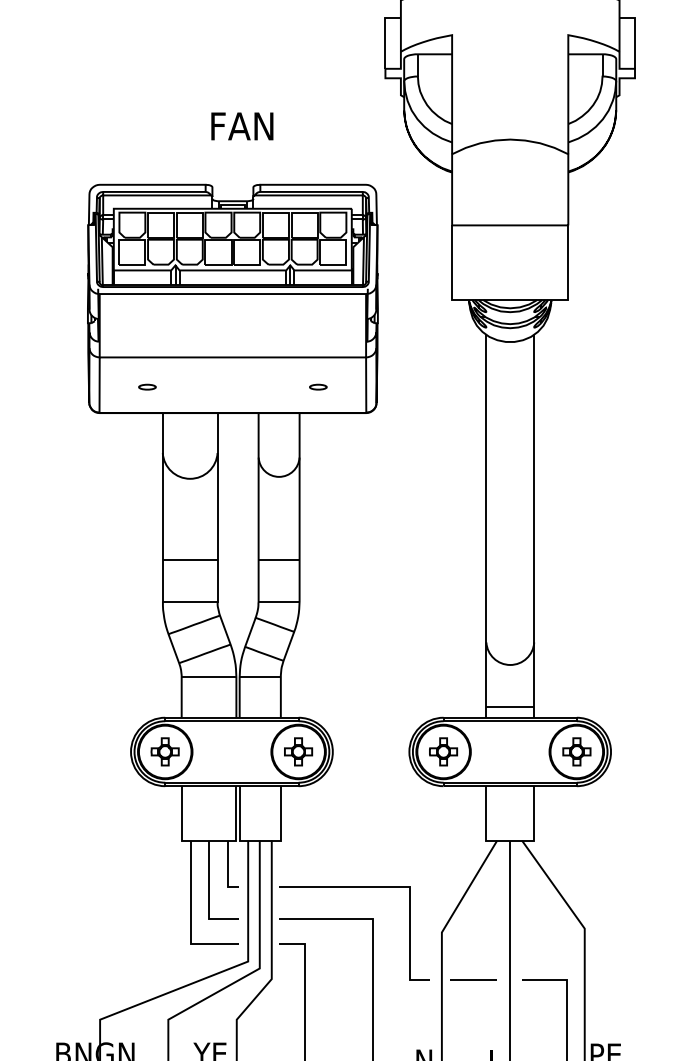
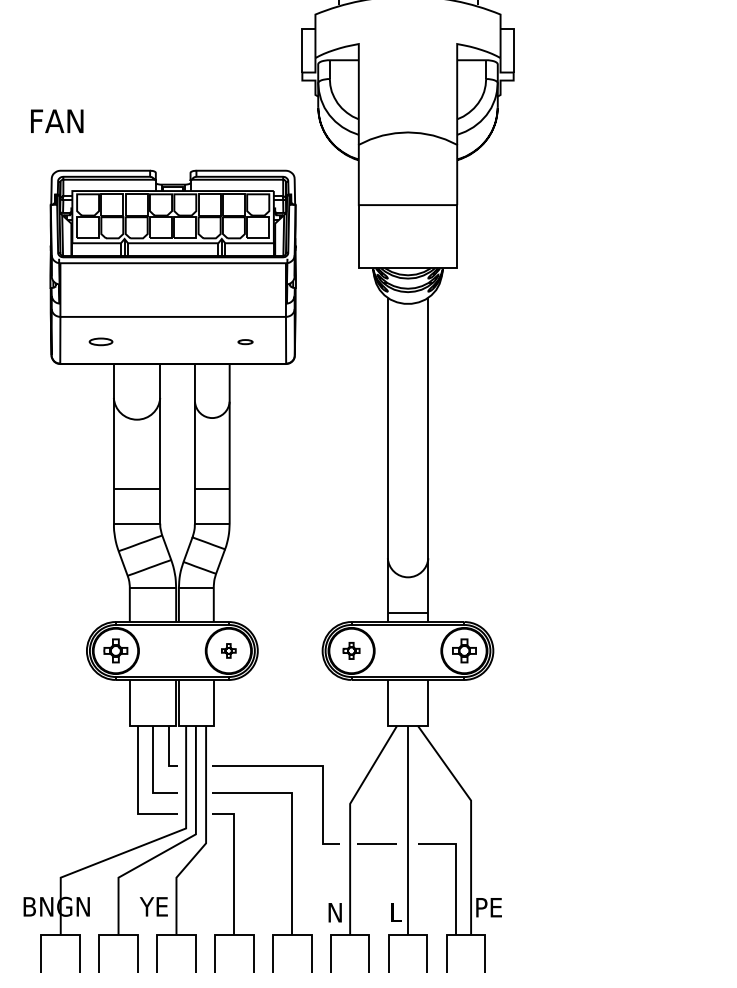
text: (242, 125) -> (57, 120), moved
part: (147, 387) -> (100, 342), size x1.6
part: (298, 751) -> (228, 650), size x0.6
part: (443, 751) -> (351, 650), size x0.7

